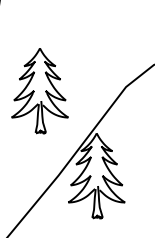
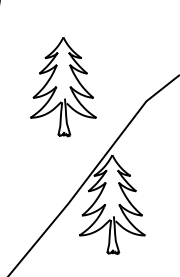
part: (40, 91) -> (63, 87), moved

